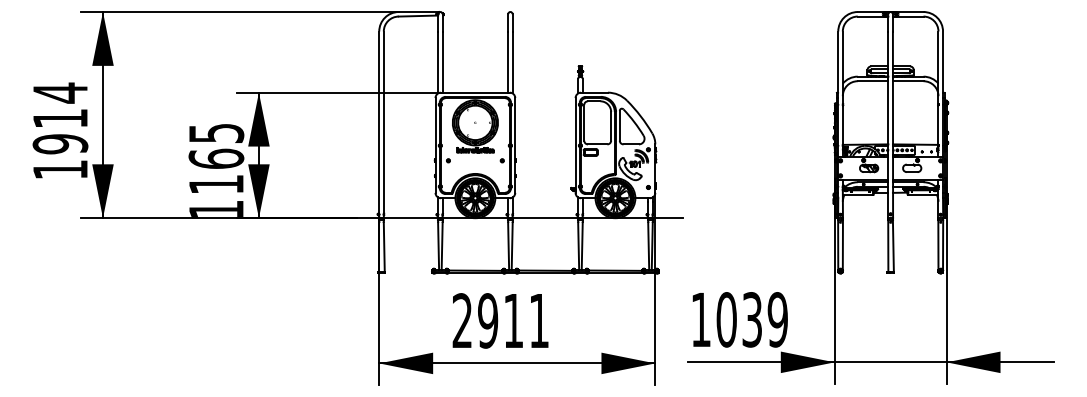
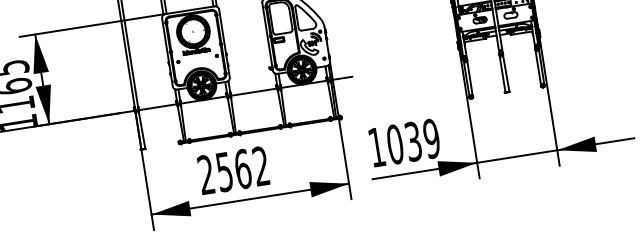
text: (513, 320) -> (242, 168), 2911 -> 2562

